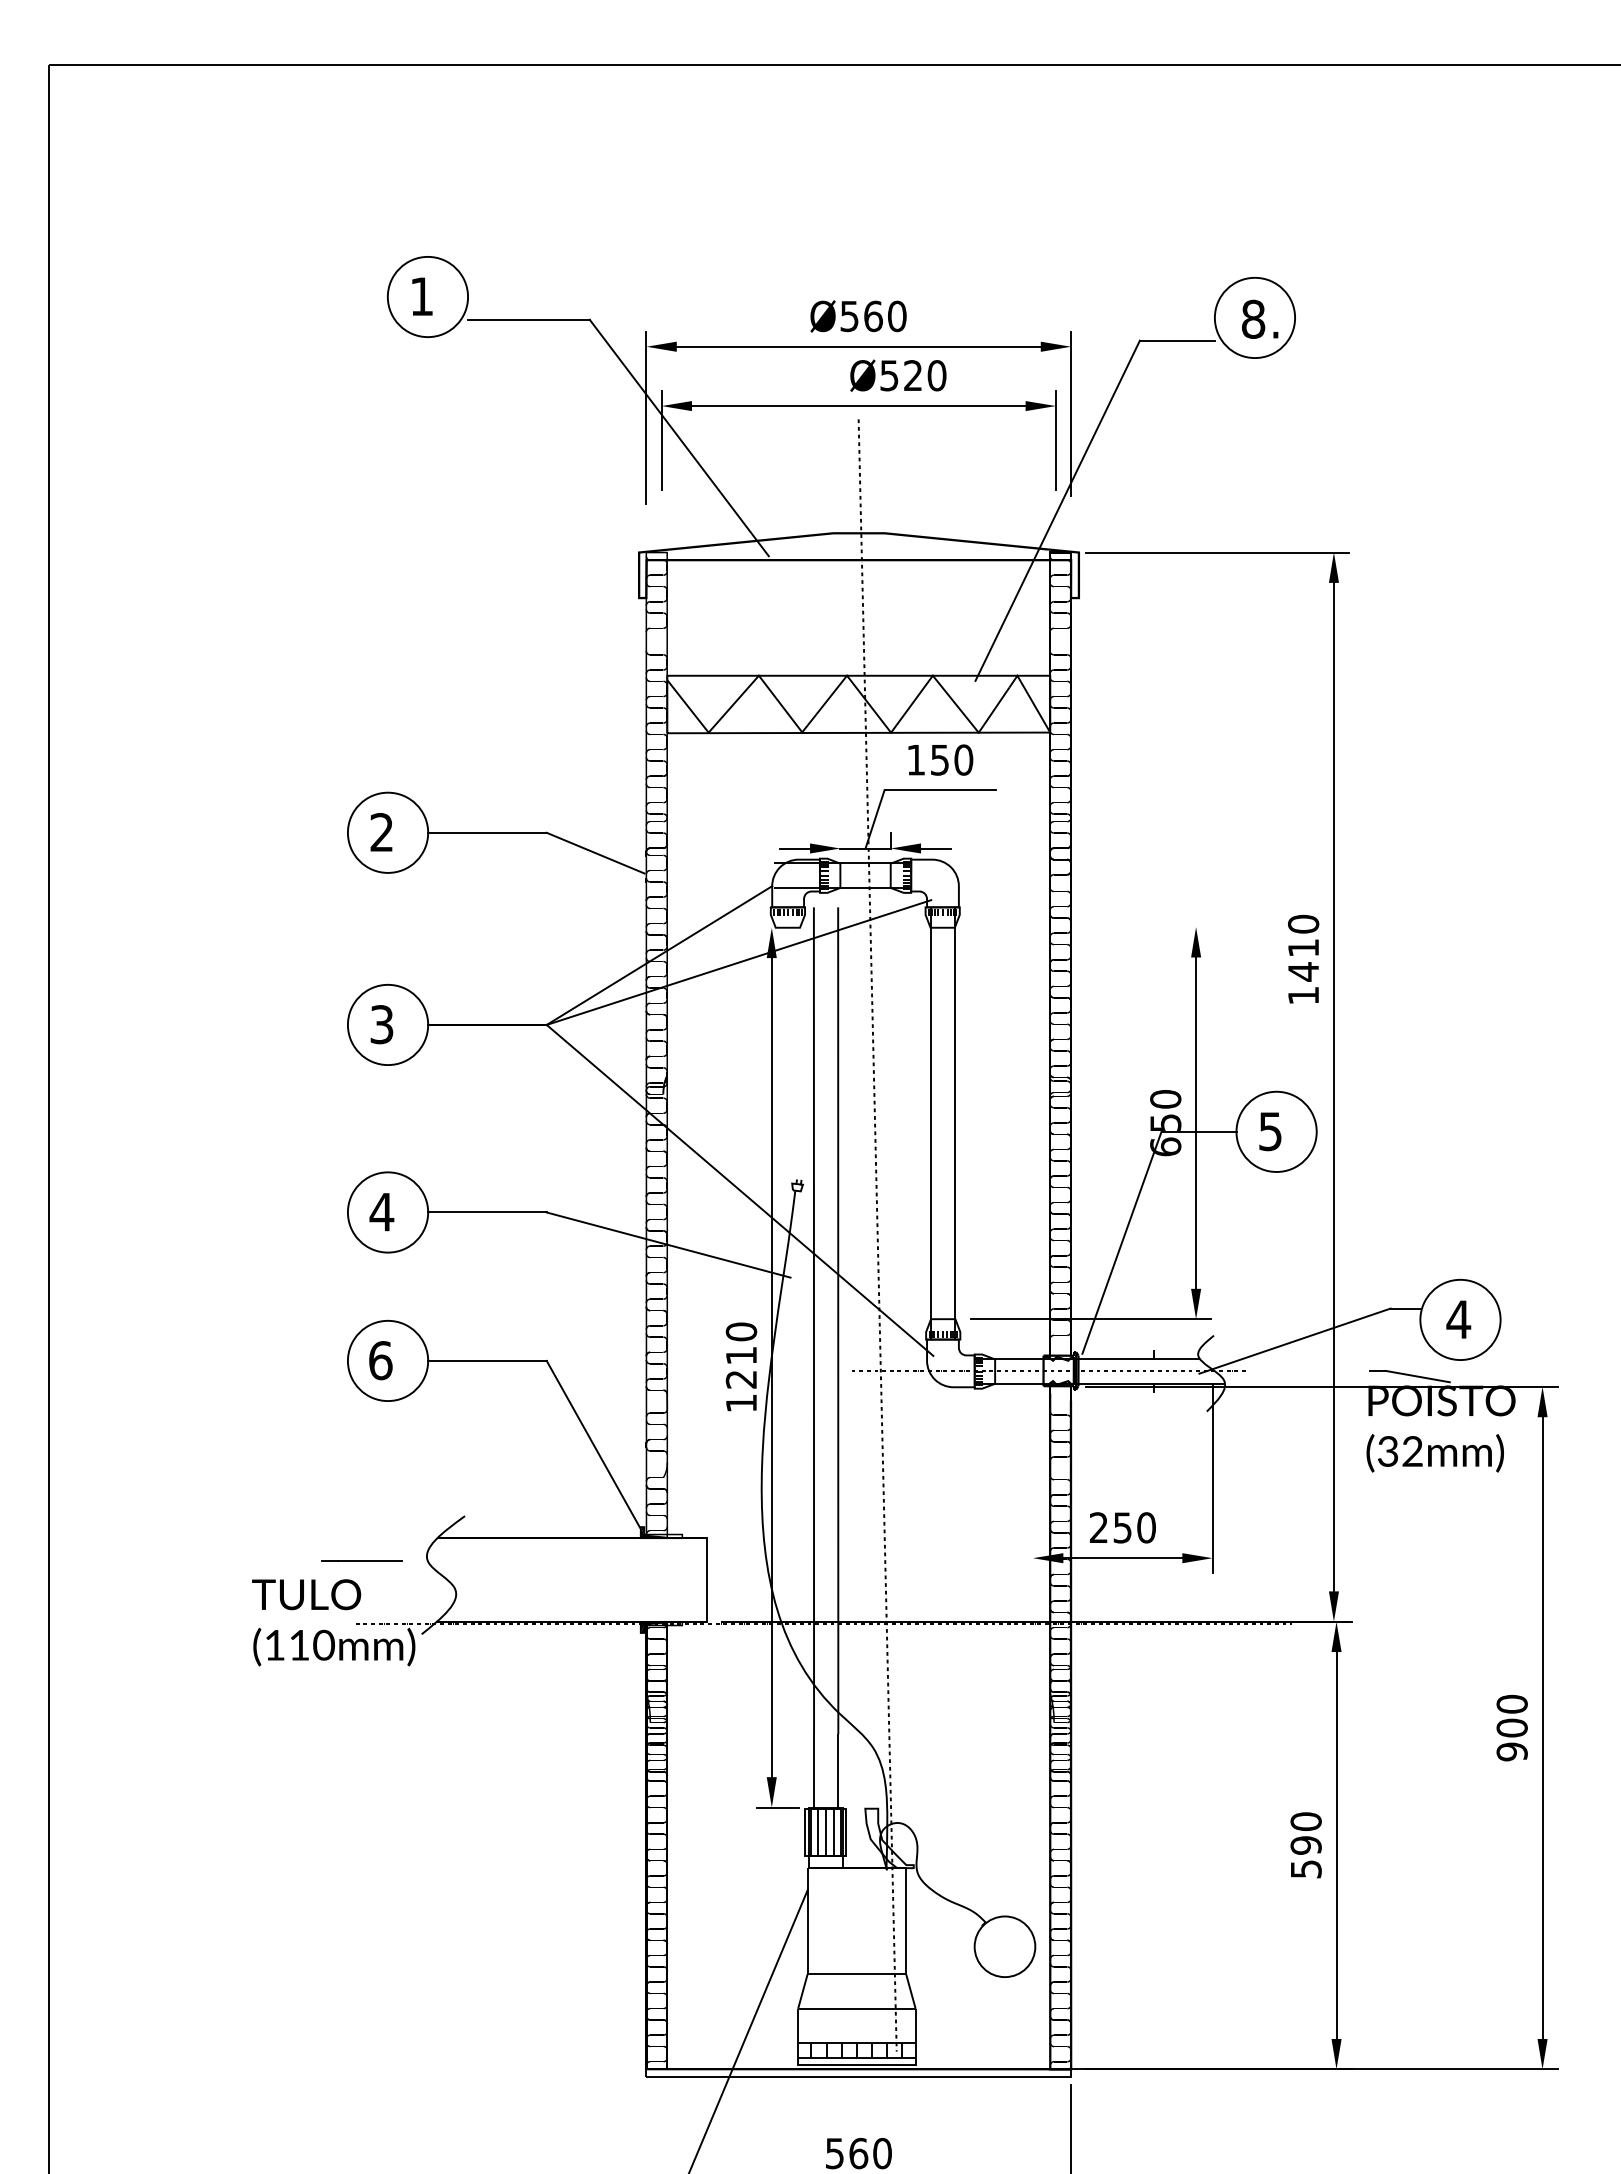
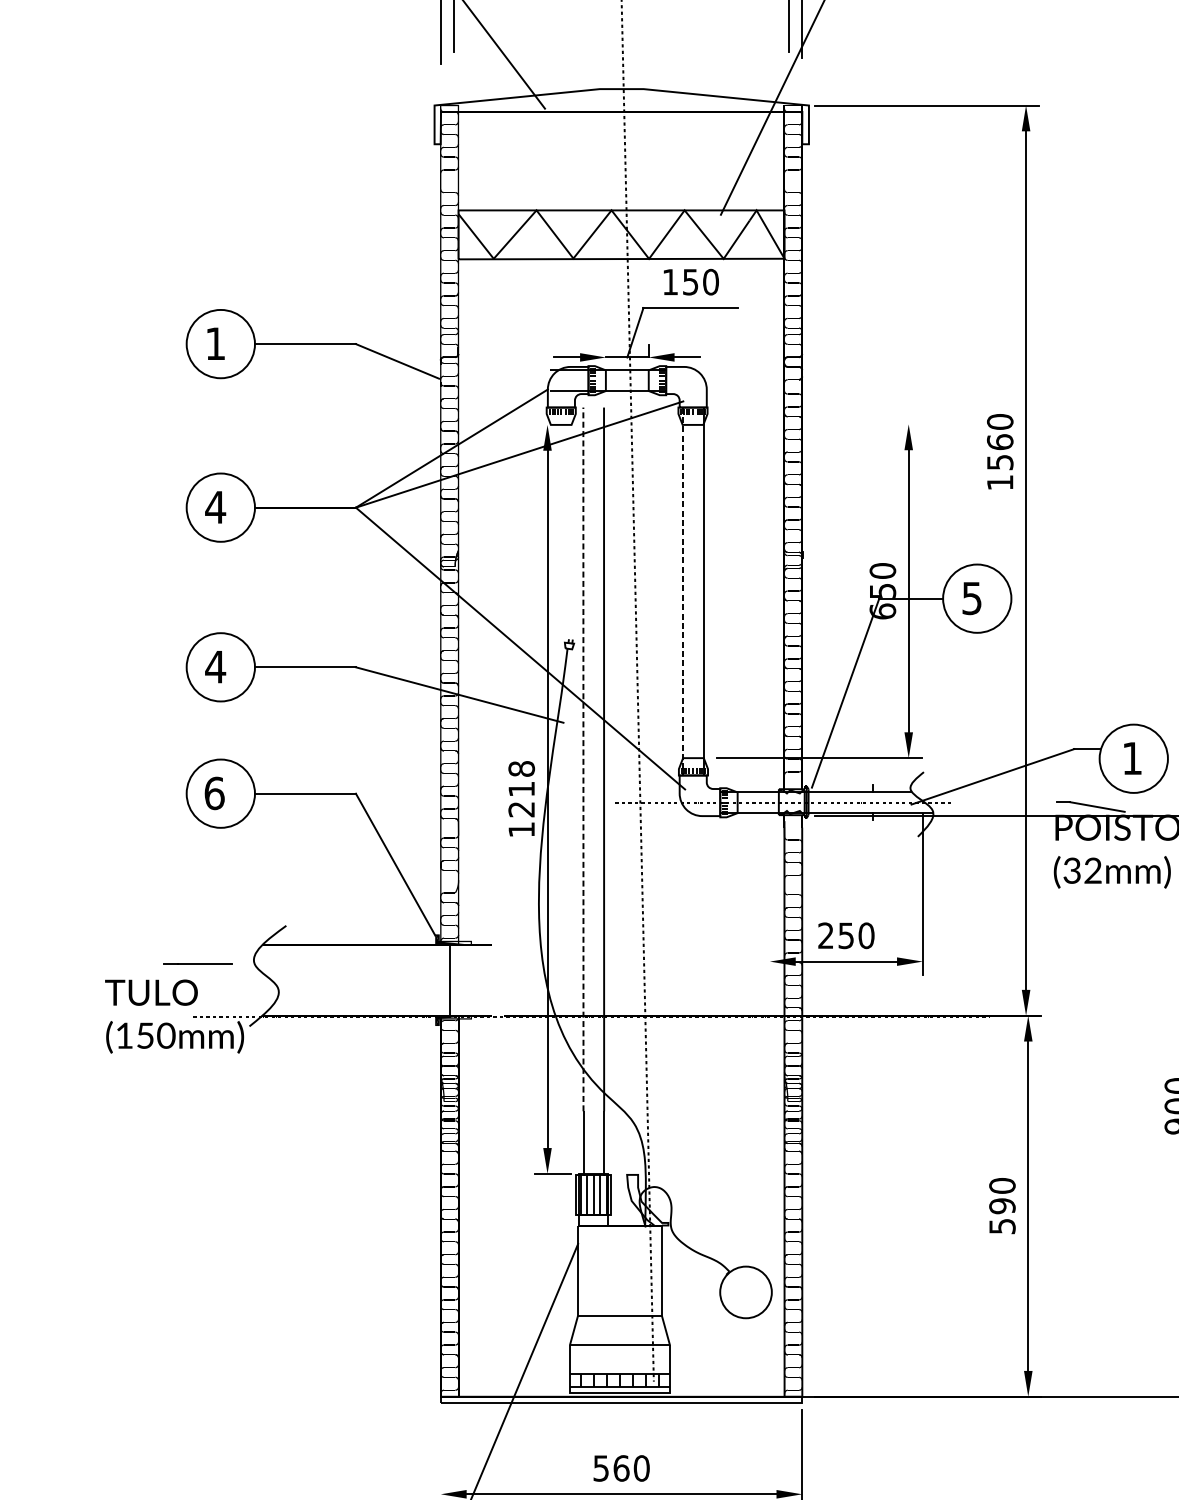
text: (381, 831) -> (215, 342), 2 -> 1
text: (1303, 959) -> (1000, 451), 1410 -> 1560
text: (381, 1024) -> (215, 507), 3 -> 4
line: (930, 1123) -> (682, 591), solid -> dashed
text: (1458, 1319) -> (1132, 758), 4 -> 1
line: (813, 1320) -> (583, 759), solid -> dashed
text: (741, 1331) -> (521, 768), 1210 -> 1218
line: (707, 1579) -> (450, 979), moved
text: (298, 1645) -> (144, 1035), (110mm) -> (150mm)

